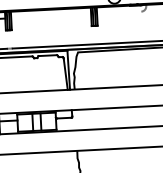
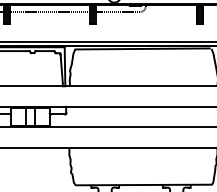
line: (119, 12) -> (118, 11), added
line: (51, 15) -> (50, 11), added

